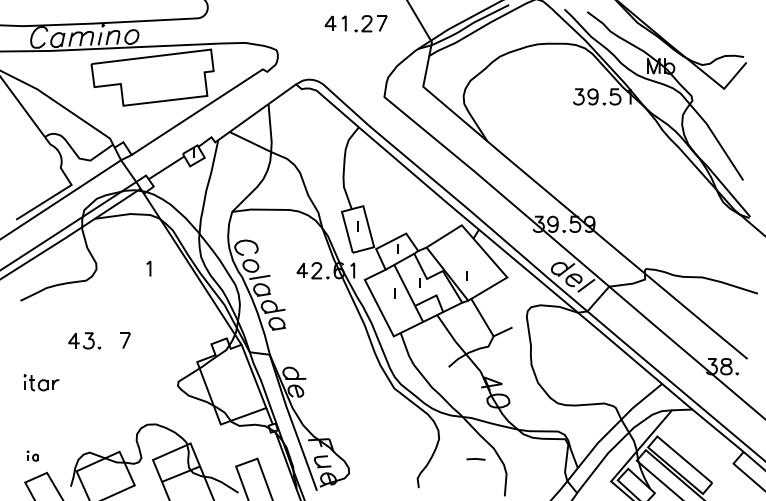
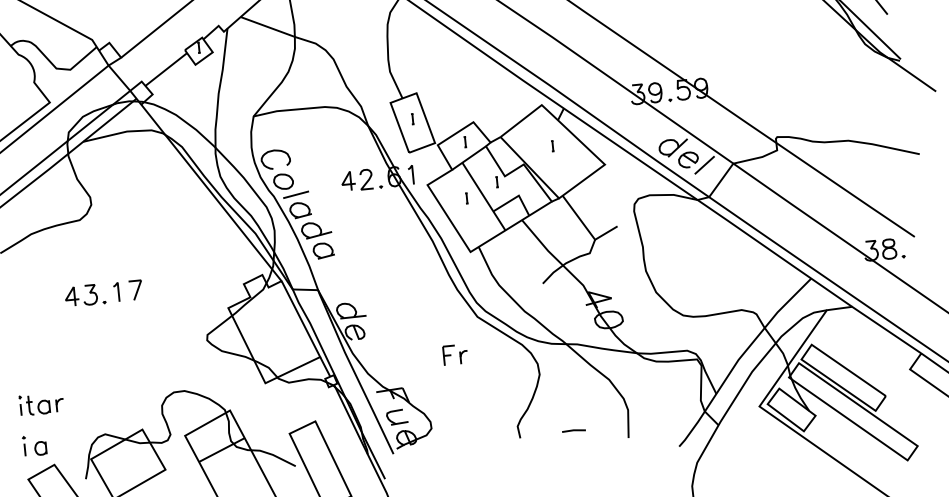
line: (149, 268) -> (117, 291), moved
part: (466, 275) -> (551, 145), moved
part: (41, 382) -> (41, 403), moved
part: (373, 416) -> (454, 354), added
part: (32, 455) -> (34, 444), size x1.67
line: (475, 459) -> (573, 431), moved

